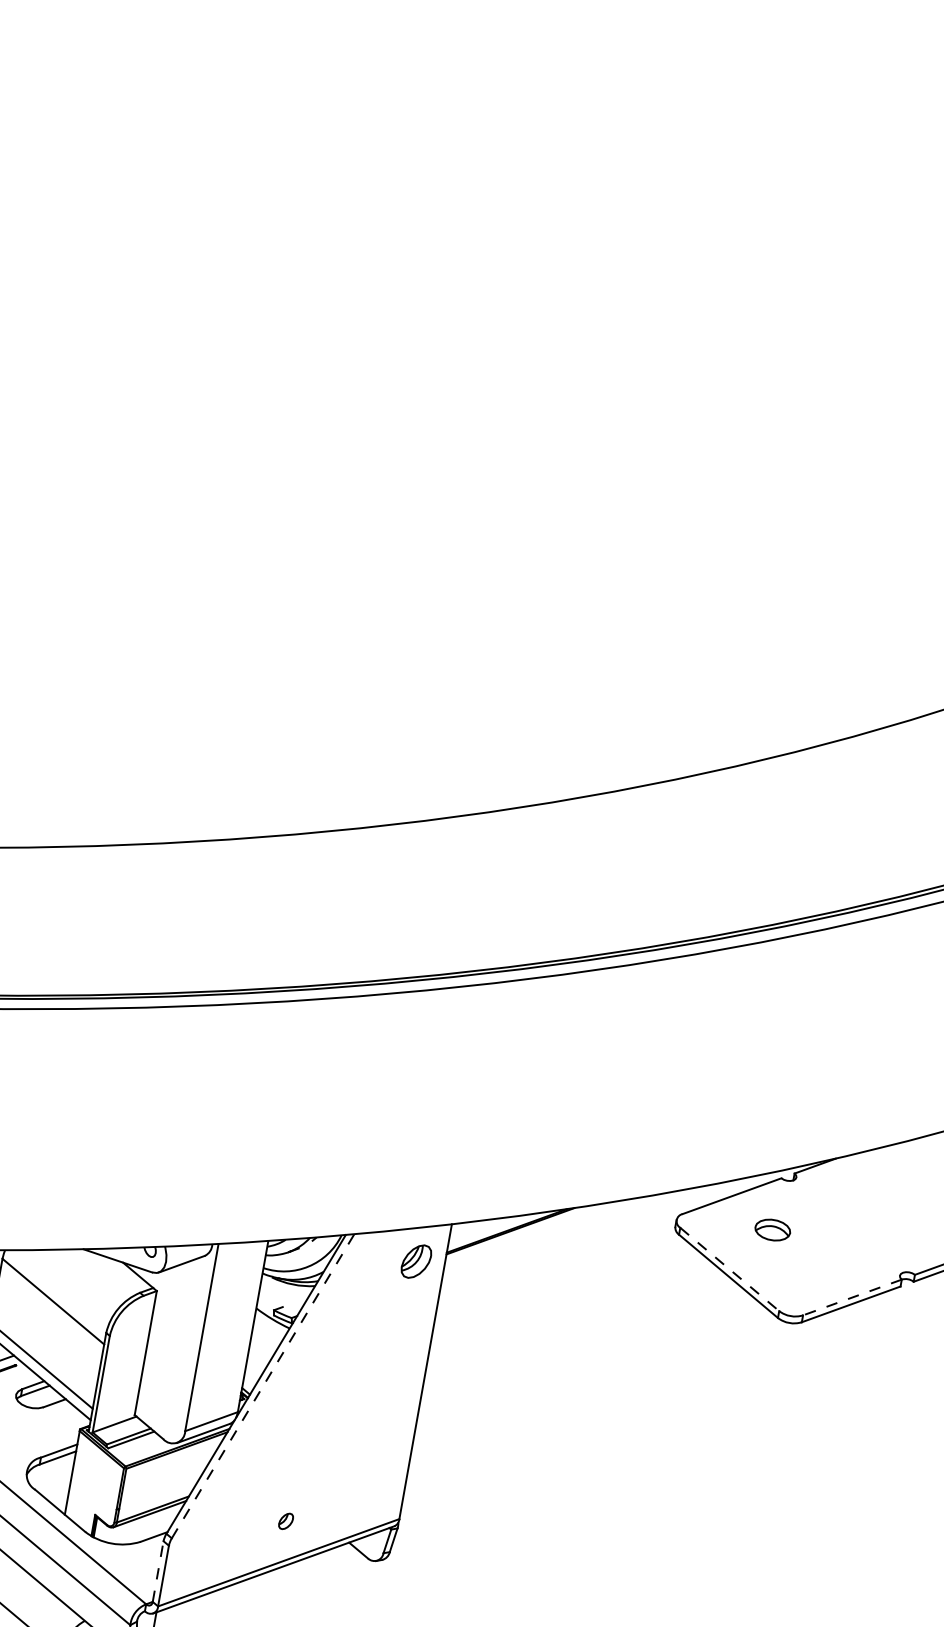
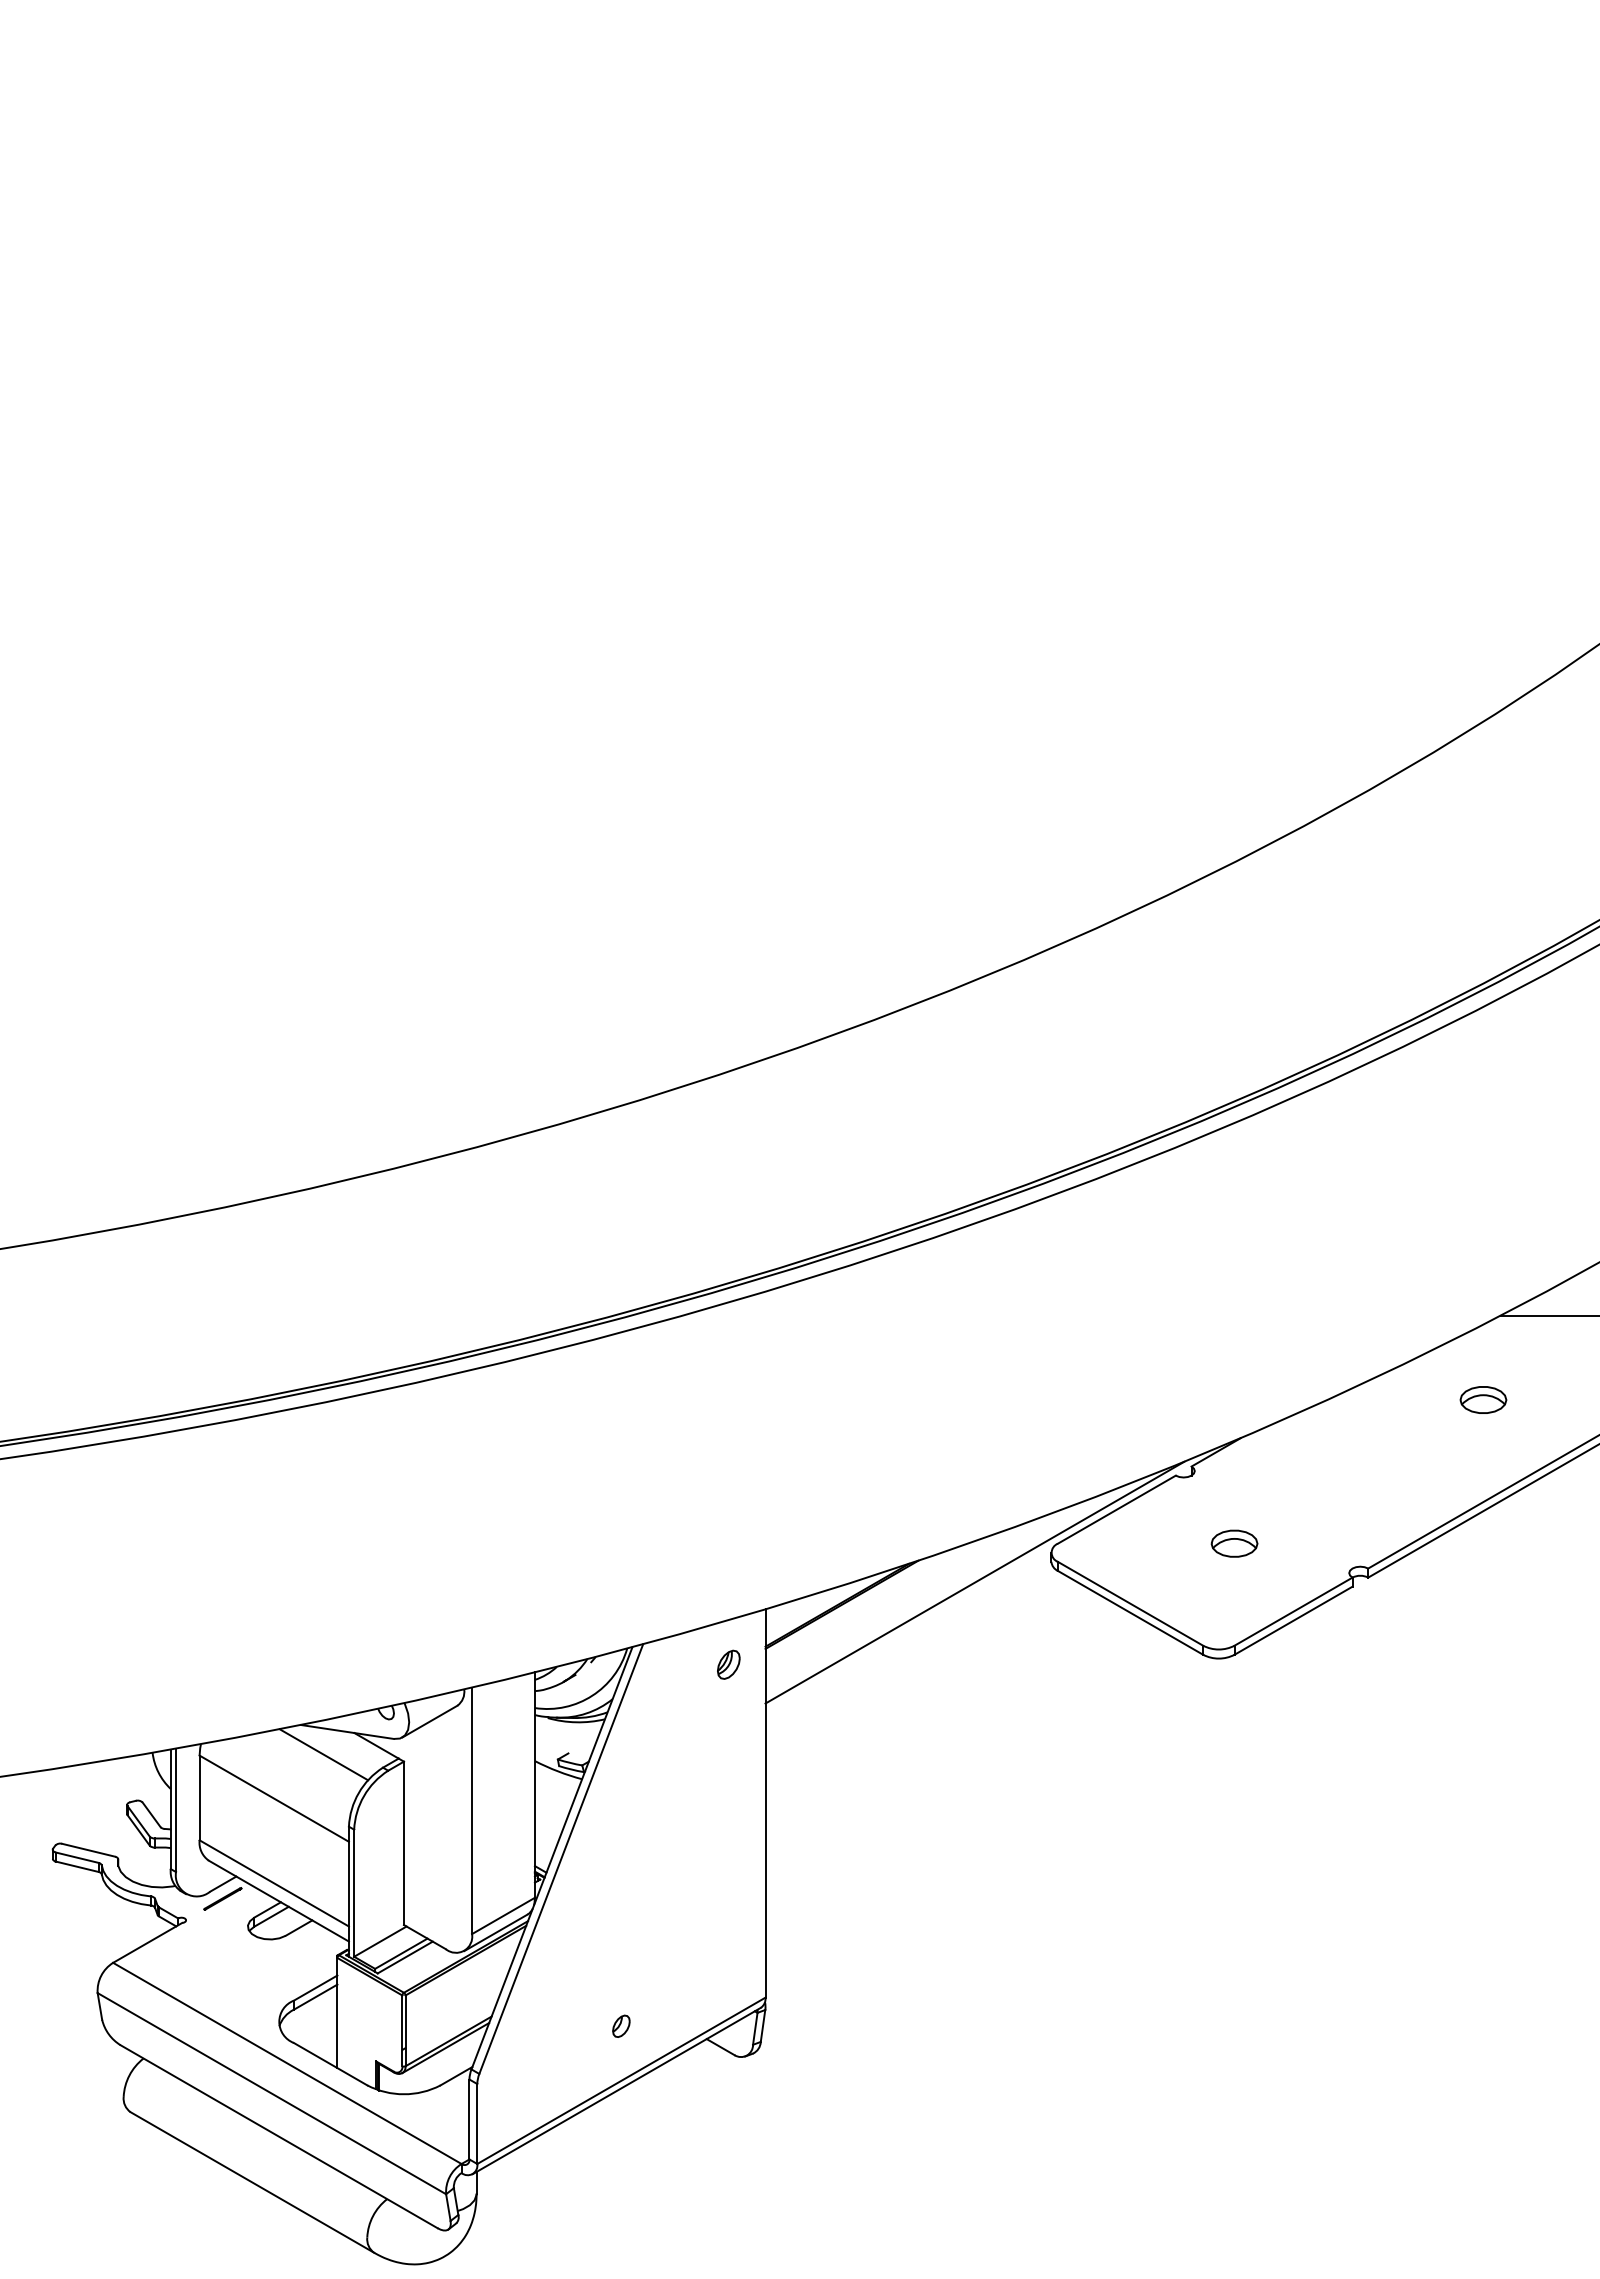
part: (772, 1229) -> (1234, 1543), moved
line: (614, 1232) -> (974, 1582), added
part: (416, 1261) -> (728, 1664), size x0.62
line: (729, 1269) -> (1130, 1603), dashed -> solid
line: (96, 1274) -> (323, 1754), added
line: (852, 1297) -> (1293, 1611), dashed -> solid
line: (263, 1386) -> (561, 1859), dashed -> solid
line: (158, 1571) -> (469, 2119), dashed -> solid

